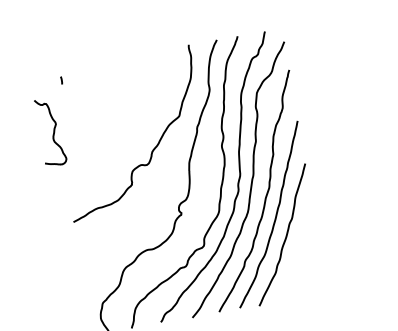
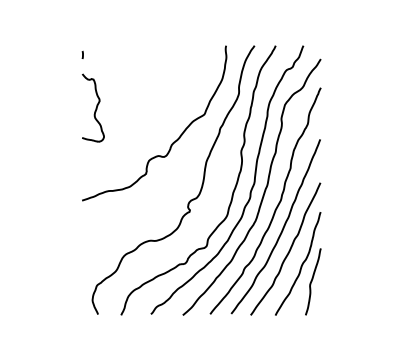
curve: (61, 80) -> (82, 54), moved
curve: (53, 132) -> (95, 108), moved
part: (297, 246) -> (298, 263), added

